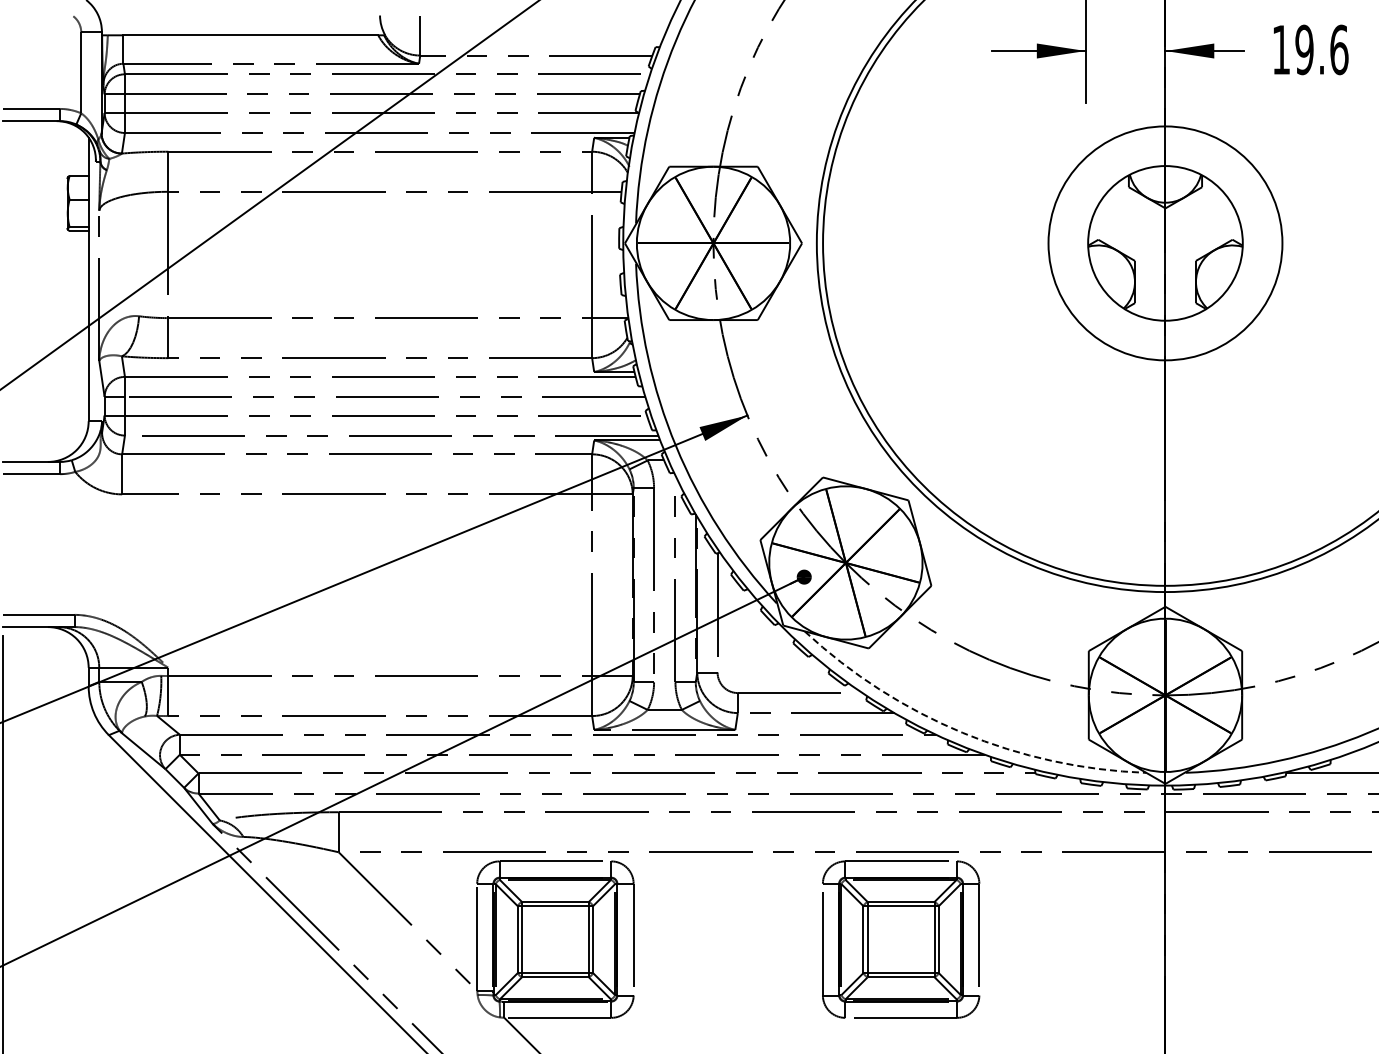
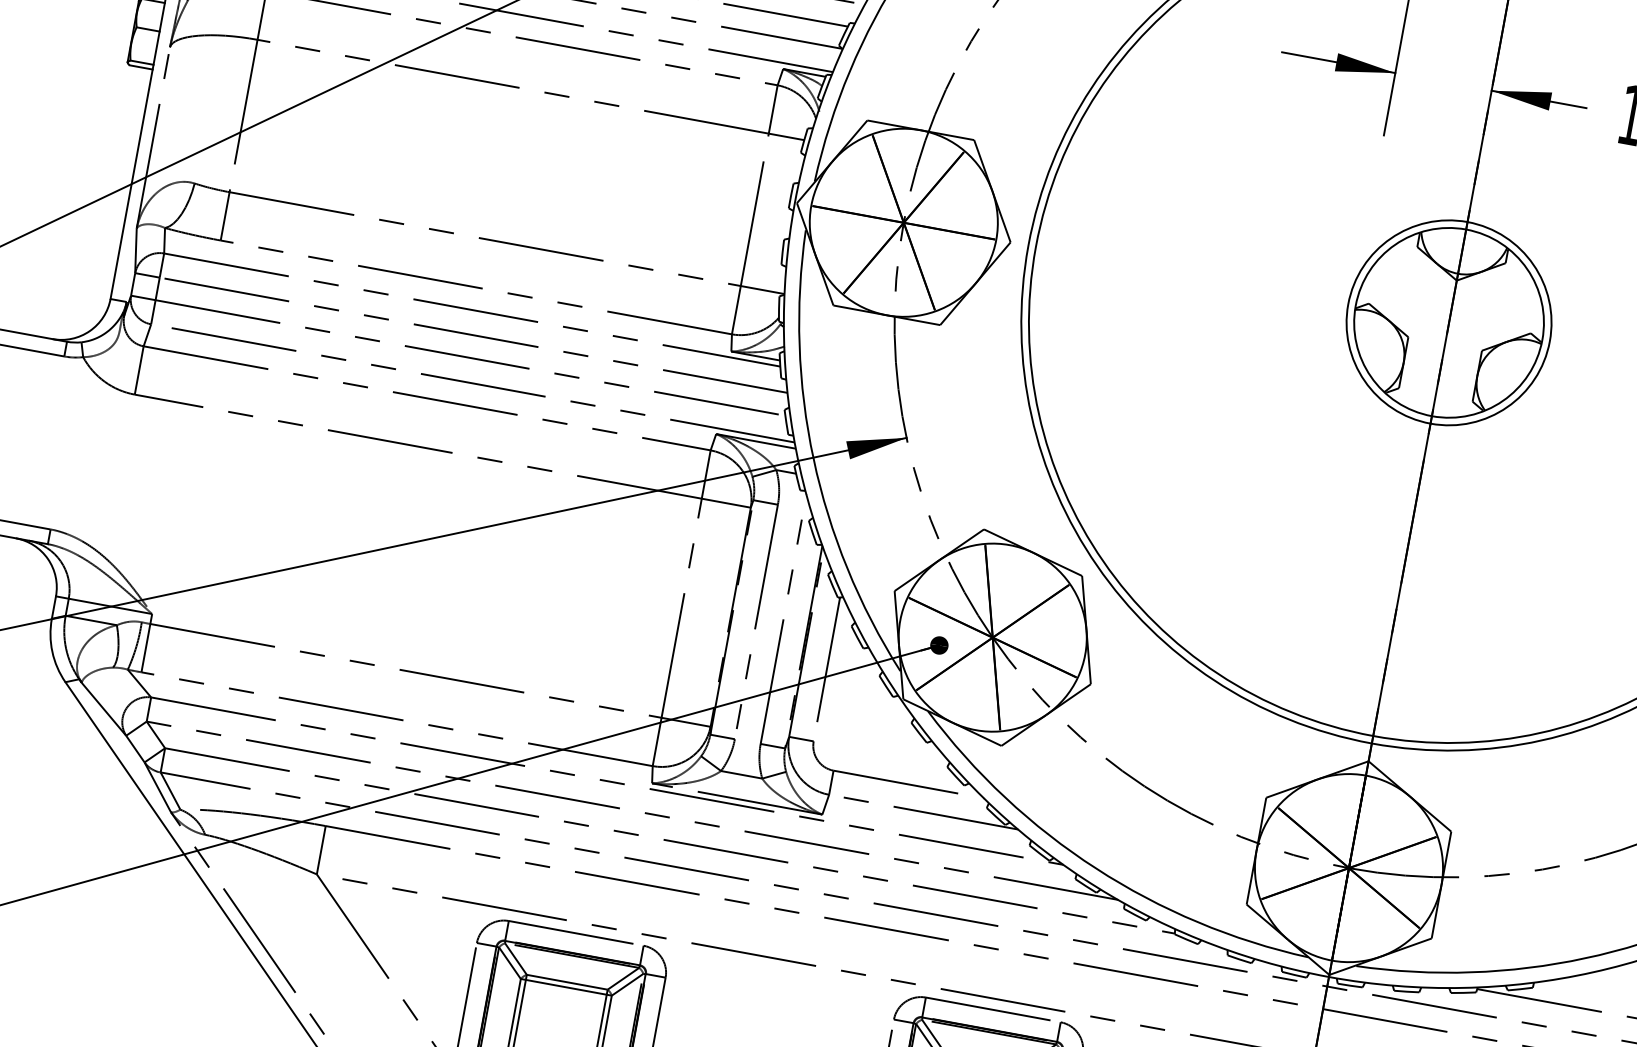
circle: (1165, 242) -> (1449, 321), size x0.71
arc: (962, 732) -> (1095, 867), dashed -> solid

